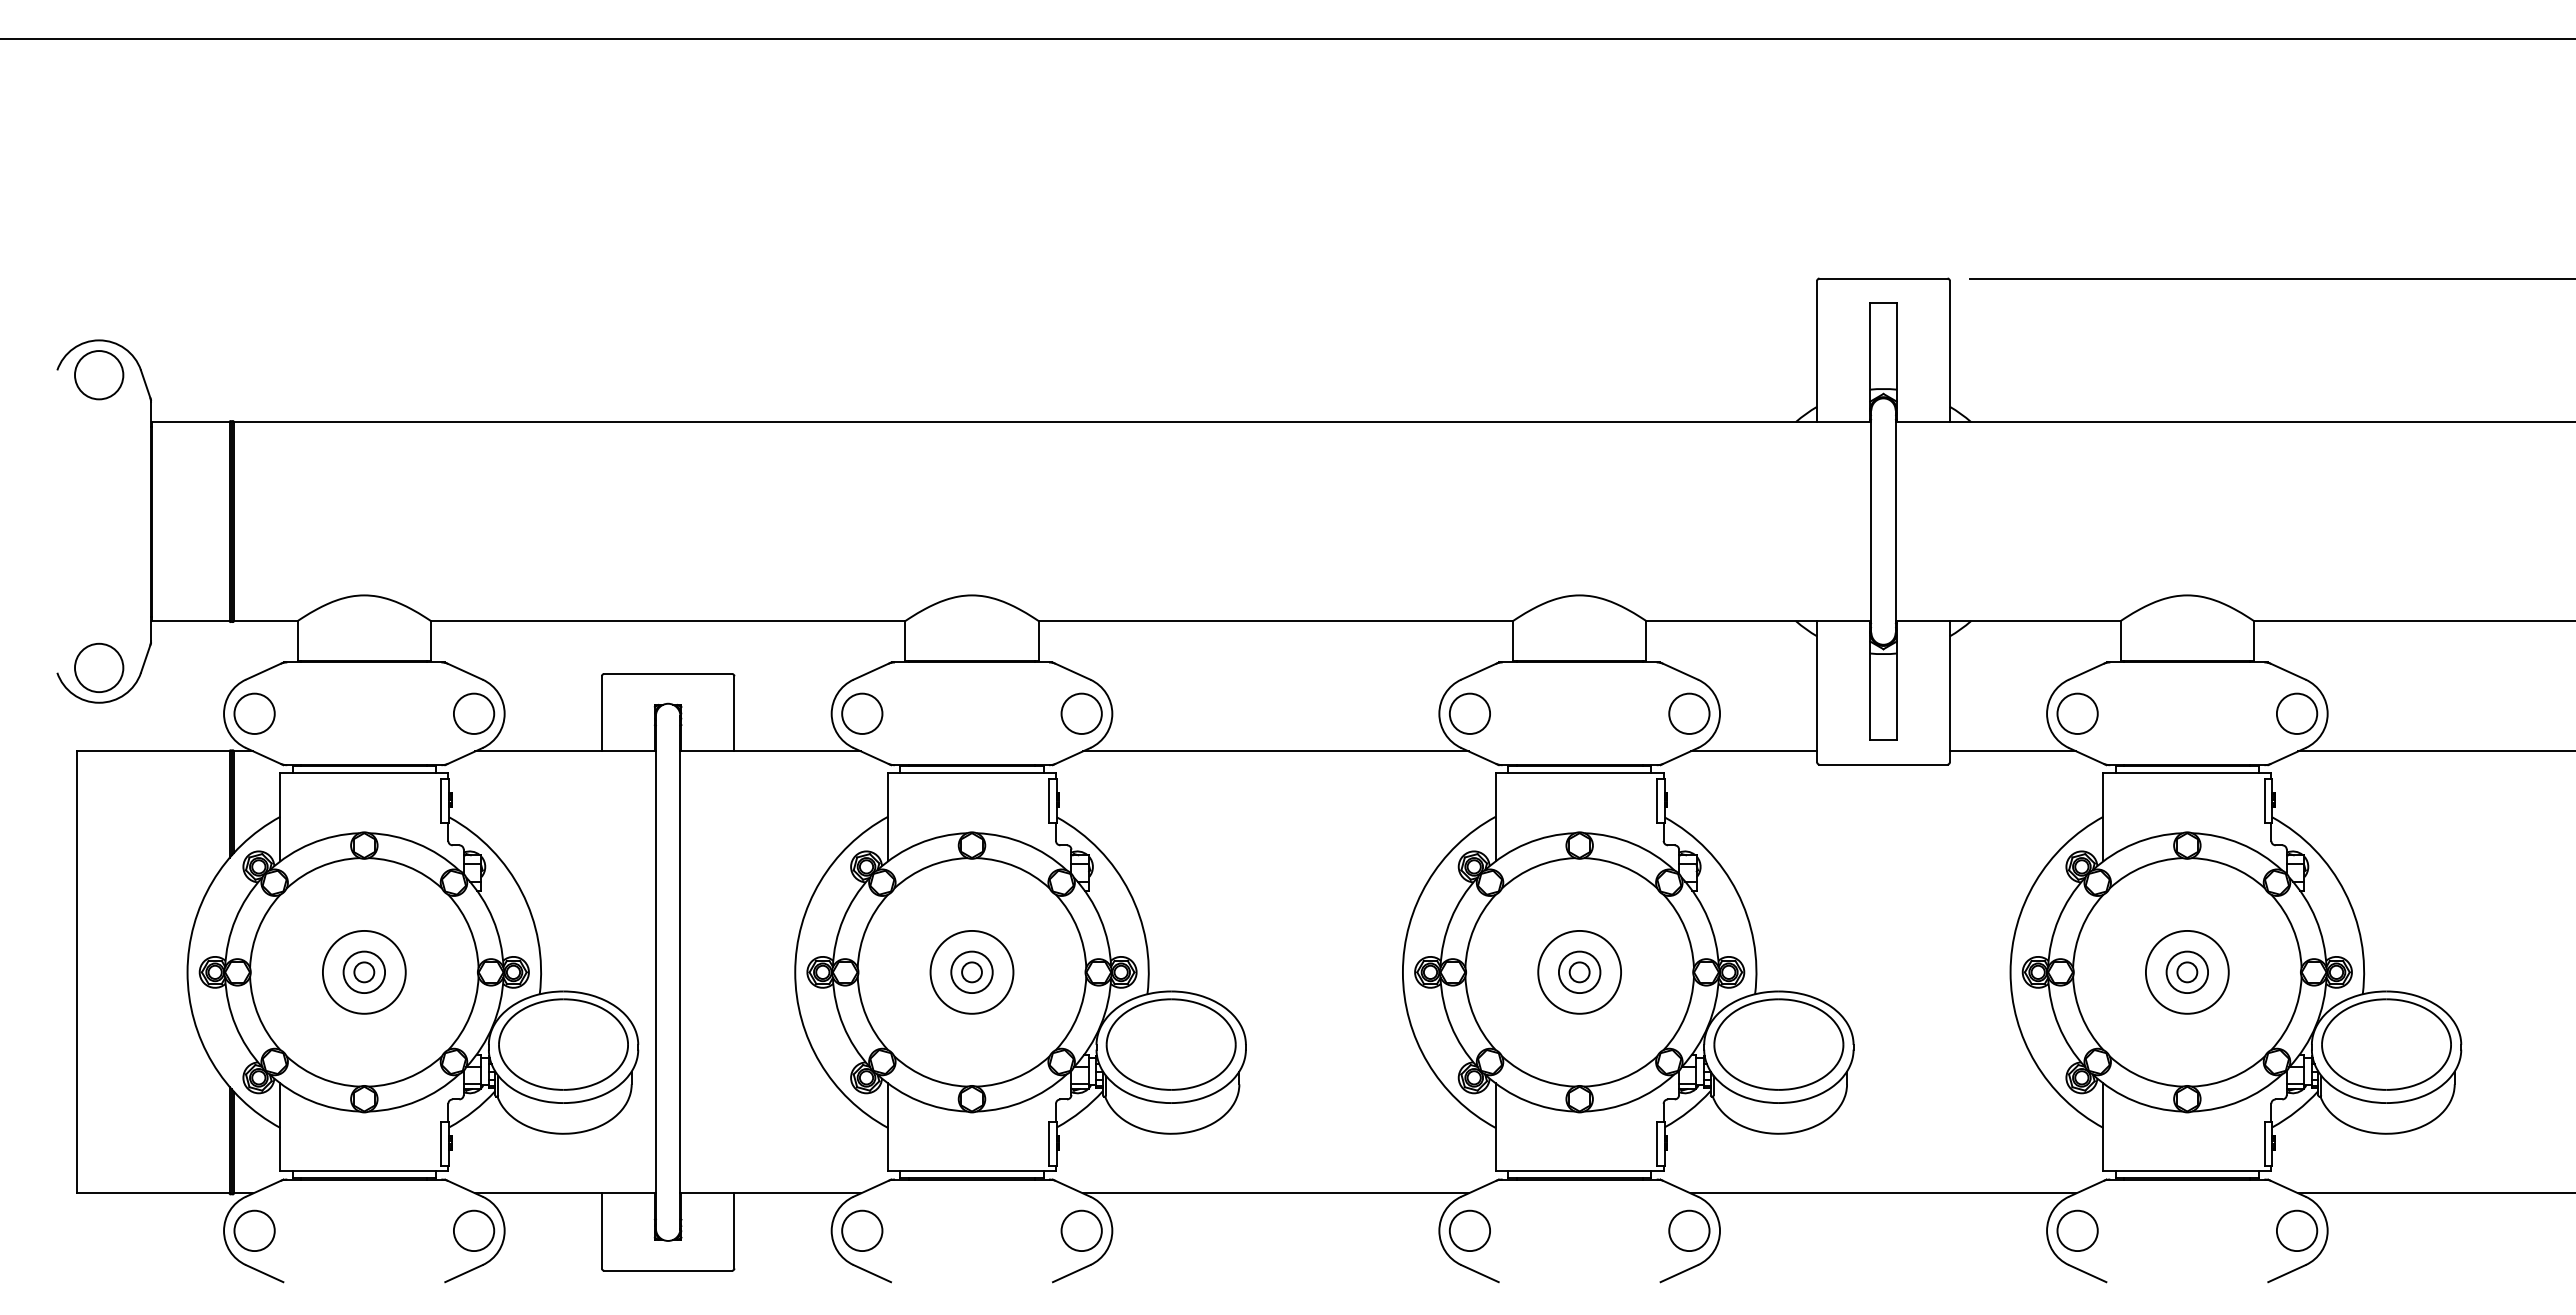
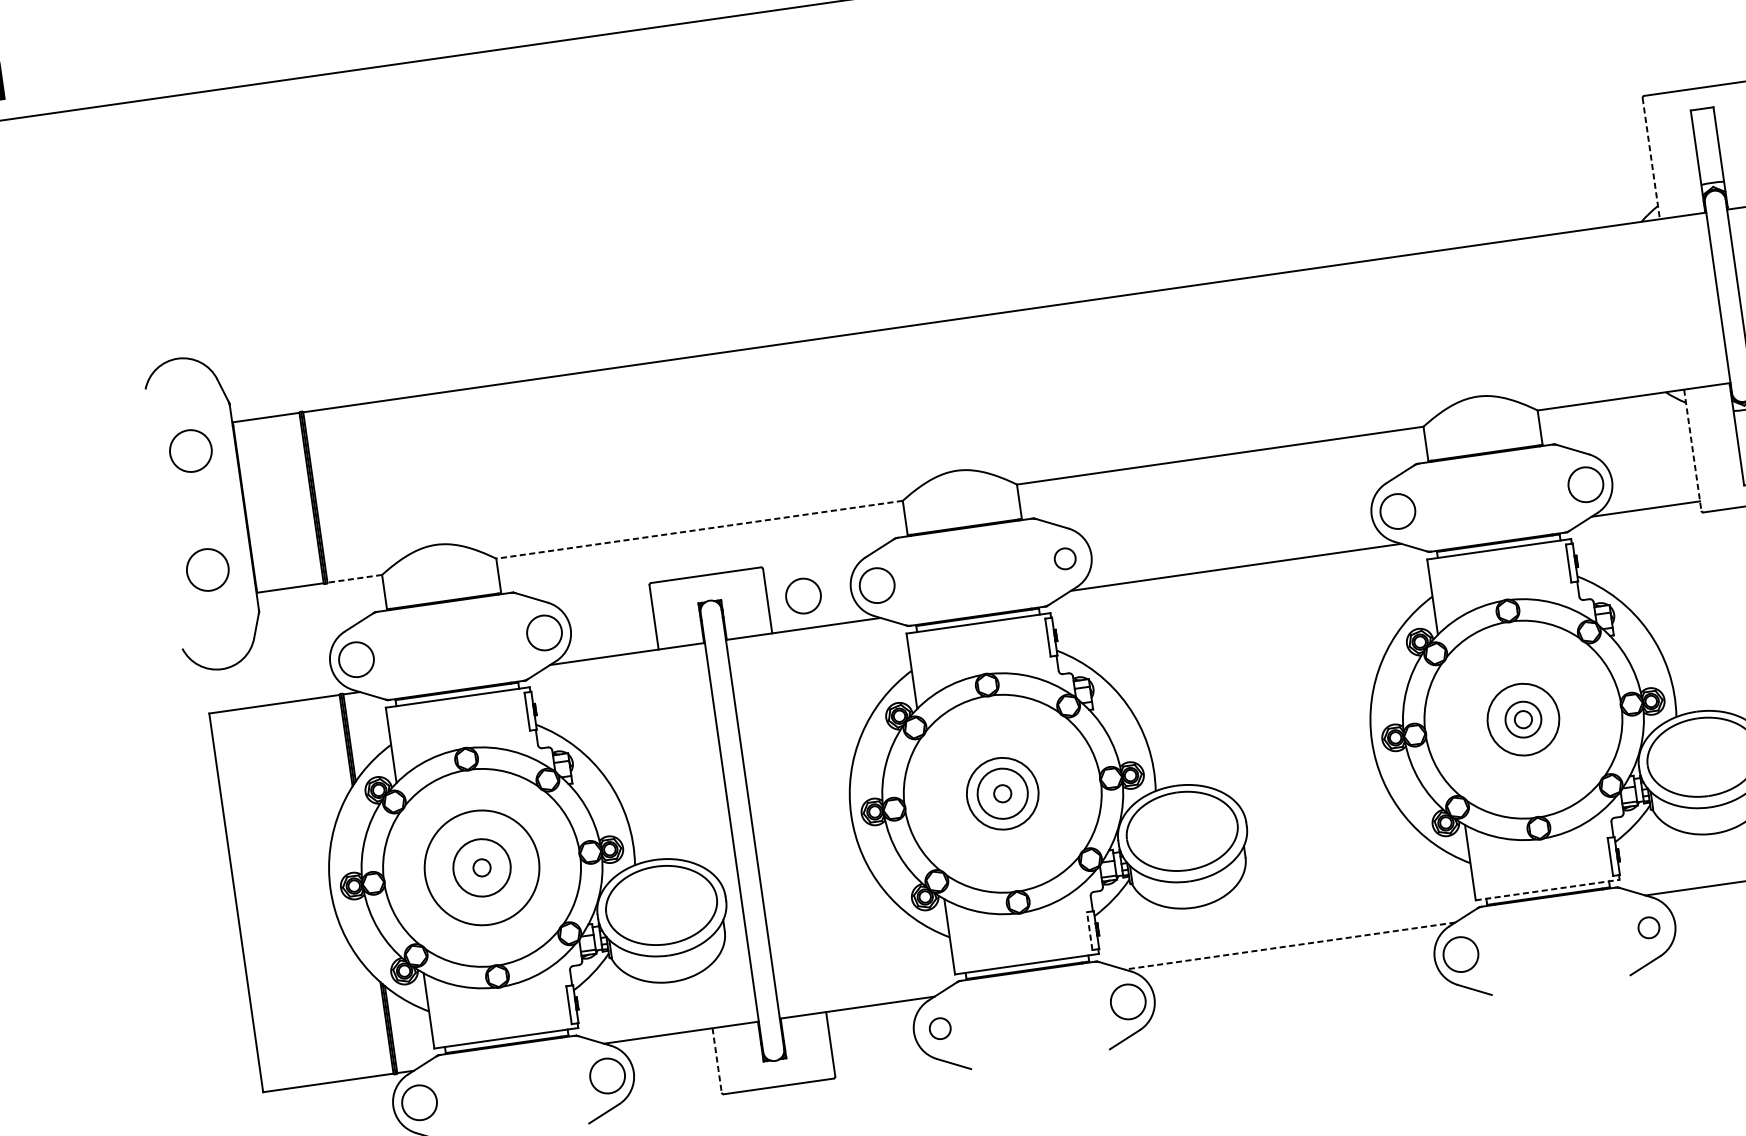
line: (1817, 351) -> (1651, 158), solid -> dashed
circle: (99, 375) -> (191, 451), moved
line: (265, 621) -> (354, 579), solid -> dashed
line: (667, 621) -> (699, 530), solid -> dashed
circle: (99, 667) -> (208, 569), moved
line: (1817, 691) -> (1692, 449), solid -> dashed
circle: (776, 713) -> (803, 595), added
circle: (1081, 713) -> (1064, 558), size x0.6
circle: (363, 971) -> (481, 867), size x1.6
circle: (364, 972) -> (482, 867), size x1.6
circle: (971, 972) -> (1002, 793), size x1.4
line: (1049, 1143) -> (1090, 930), solid -> dashed
line: (1579, 1171) -> (1547, 890), solid -> dashed
line: (1275, 1193) -> (1289, 946), solid -> dashed
line: (601, 1230) -> (716, 1060), solid -> dashed
circle: (862, 1230) -> (940, 1028), size x0.6
circle: (1689, 1230) -> (1649, 927), size x0.6

